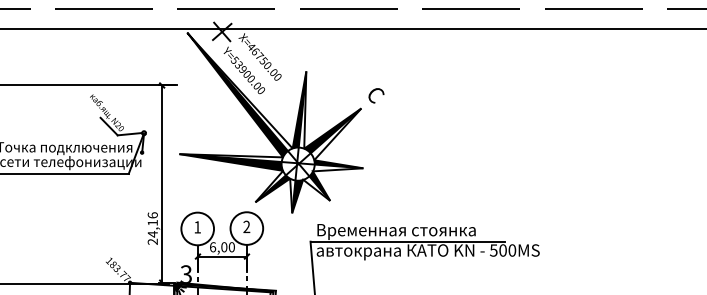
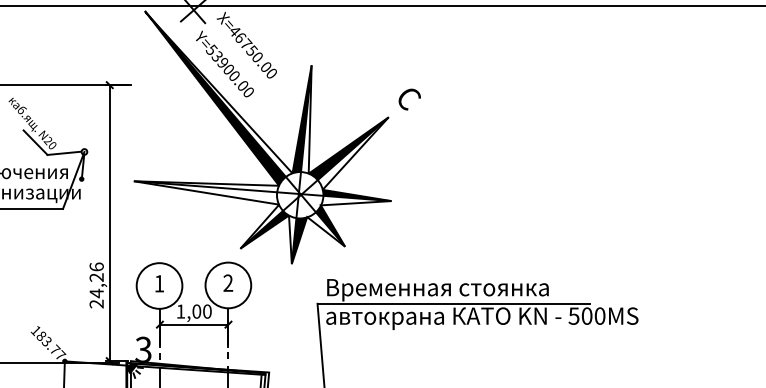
fill: (230, 162) -> (205, 192), removed
text: (152, 222) -> (96, 276), 24,16 -> 24,26
text: (213, 247) -> (181, 311), 6,00 -> 1,00

